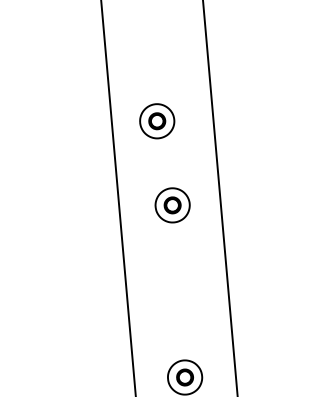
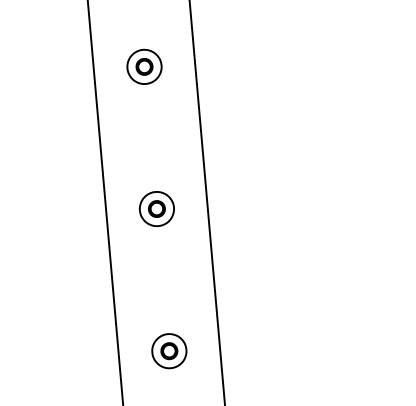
part: (157, 120) -> (144, 66), moved
part: (172, 204) -> (156, 208), moved

